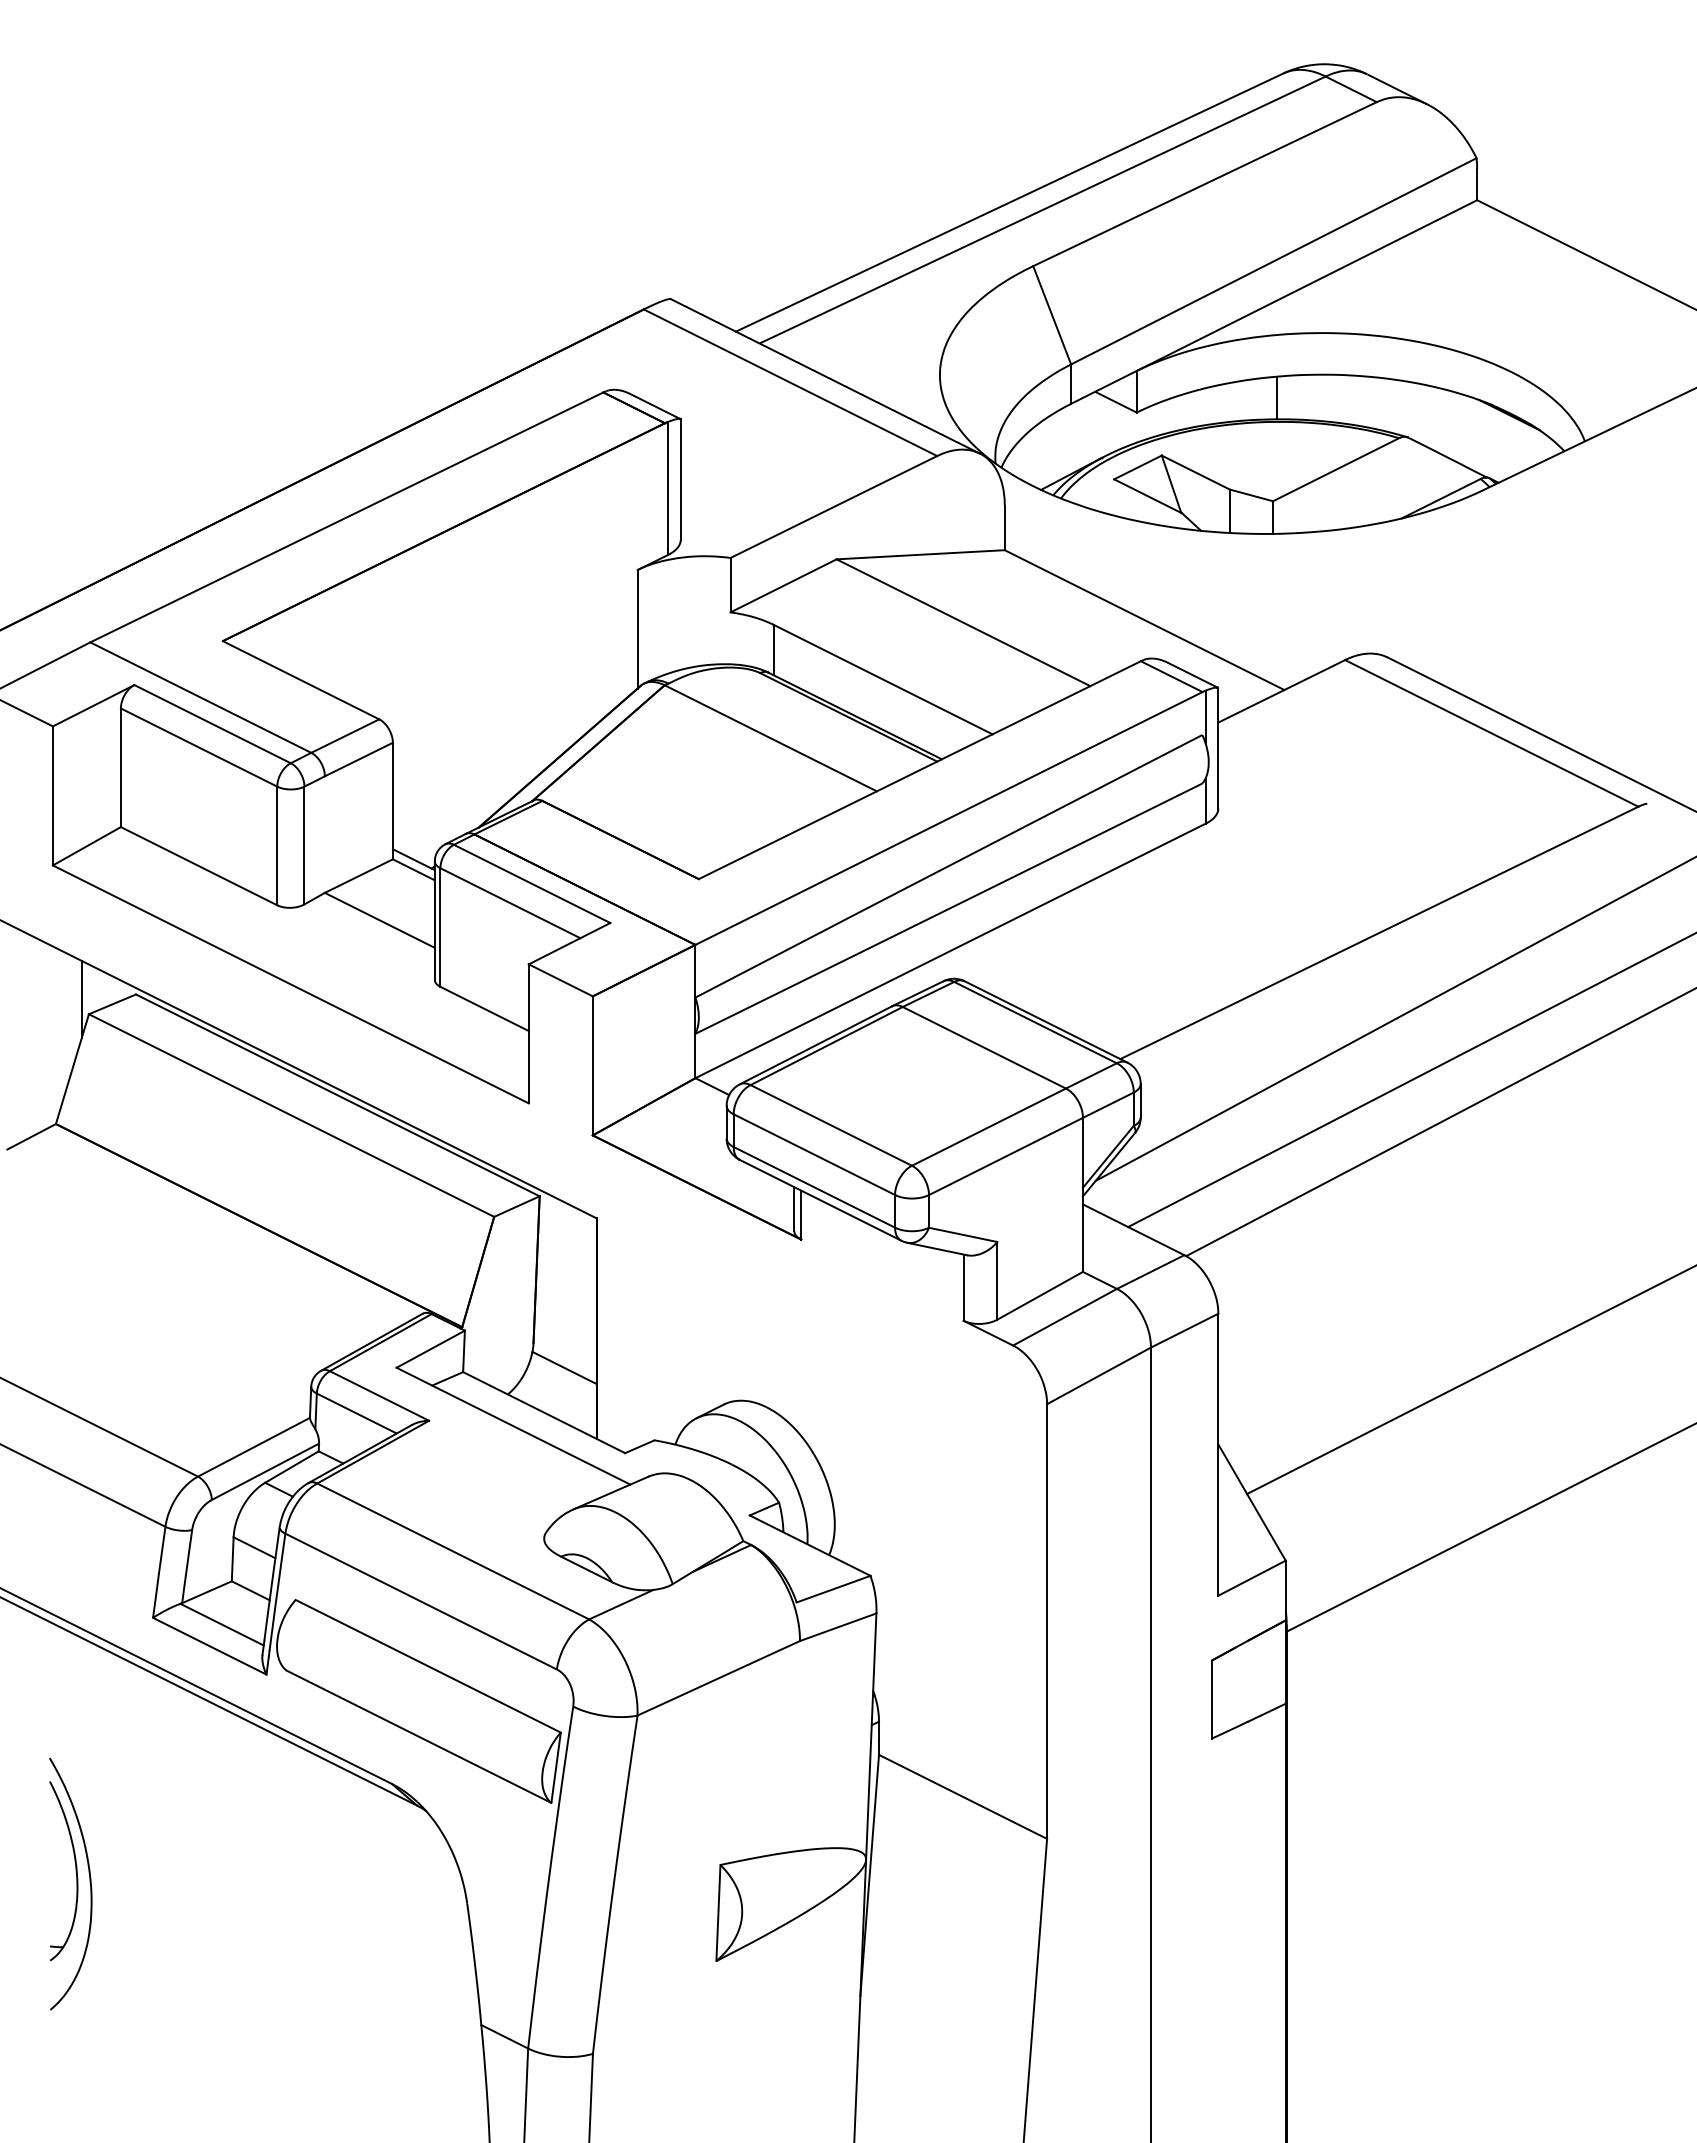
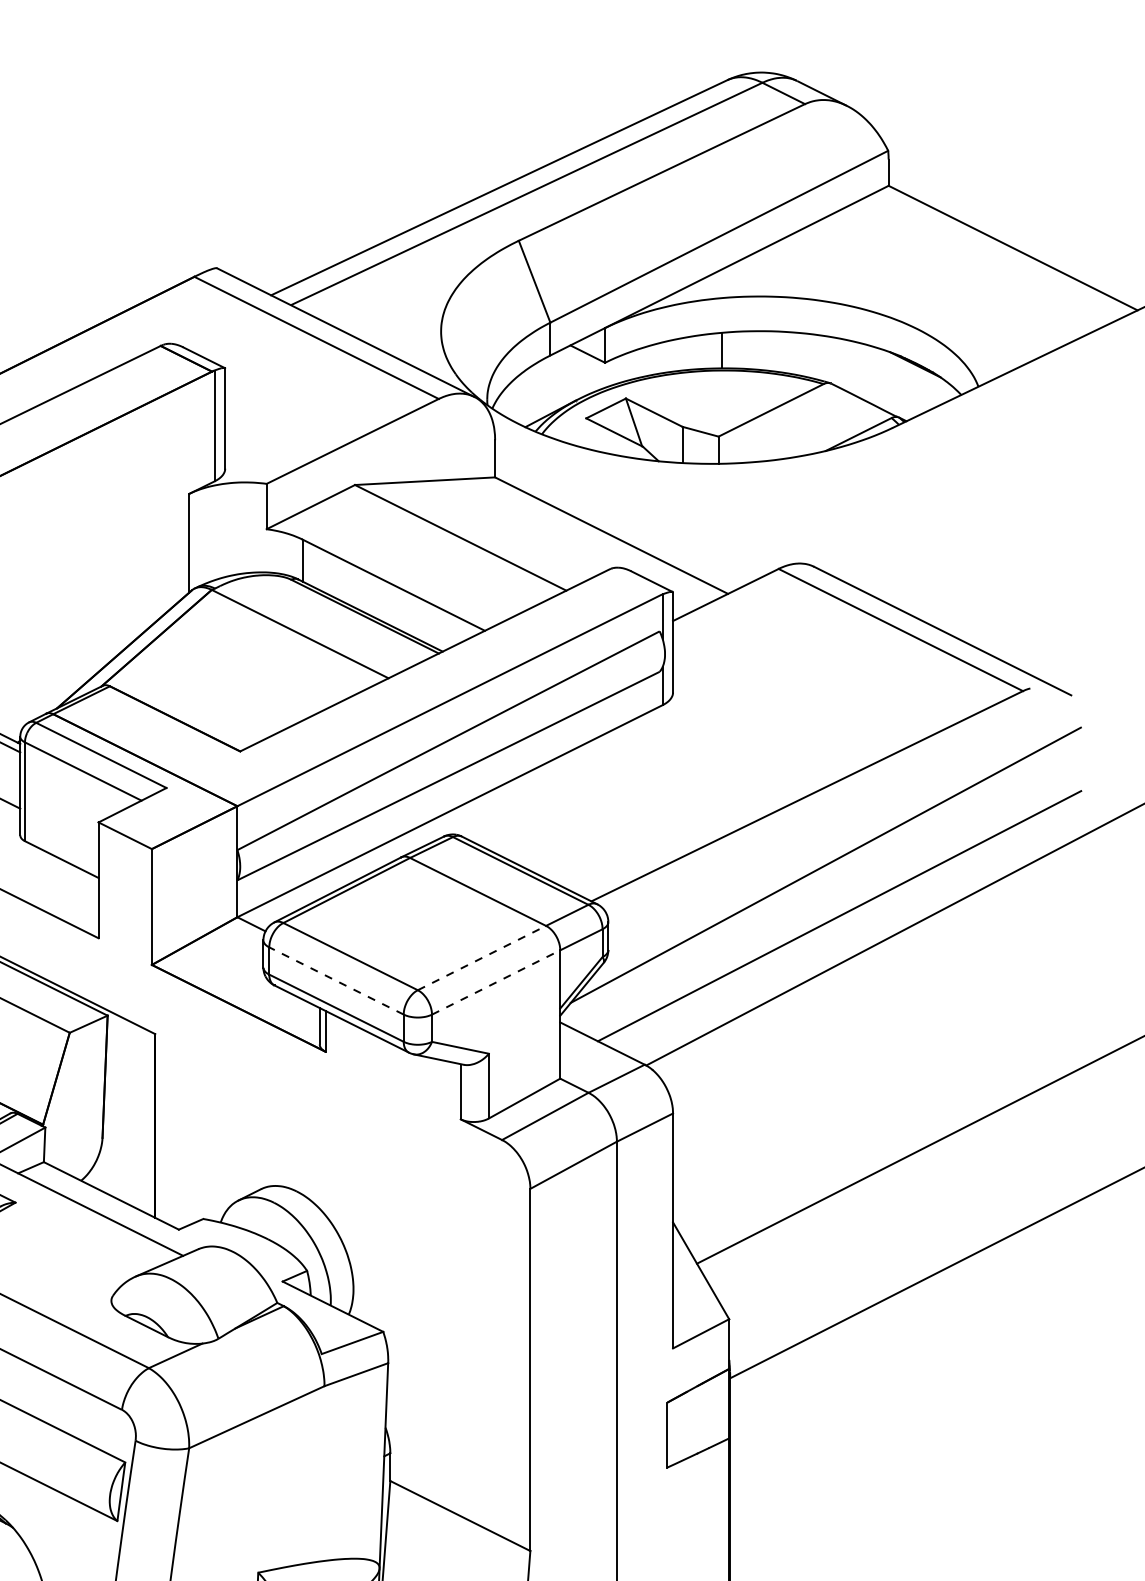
line: (1171, 676) -> (634, 582), removed
line: (989, 1126) -> (482, 957), solid -> dashed
line: (813, 1154) -> (335, 980), solid -> dashed
line: (1006, 1156) -> (496, 982), solid -> dashed
line: (564, 1367) -> (128, 1158), removed

